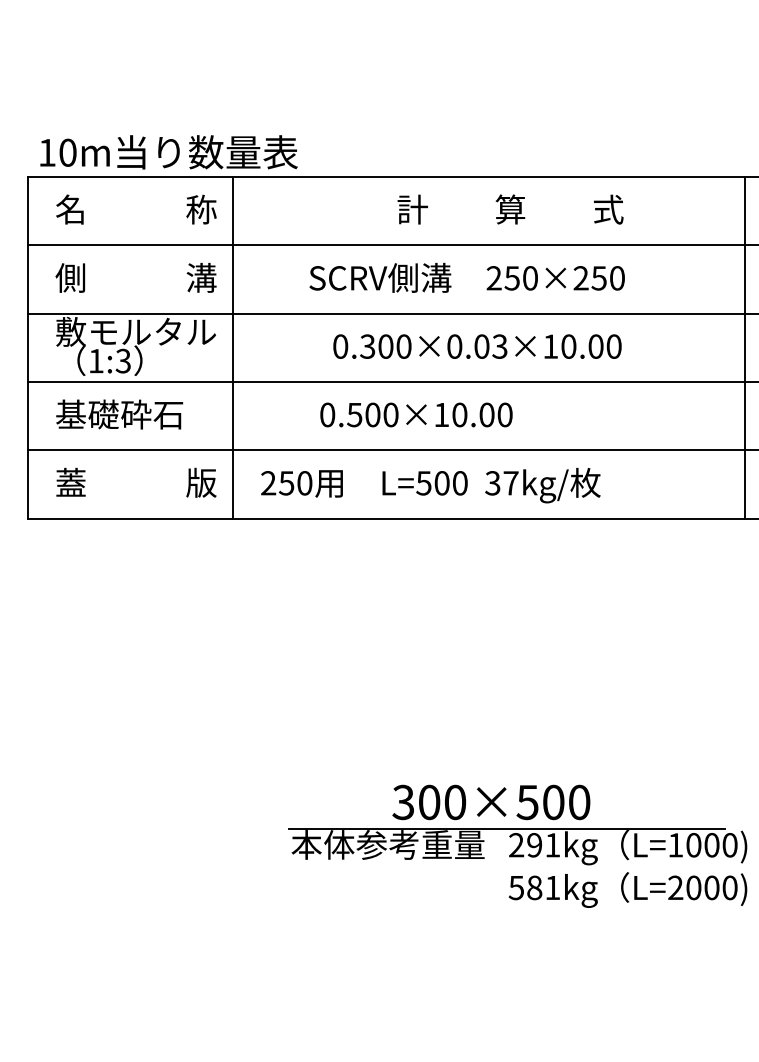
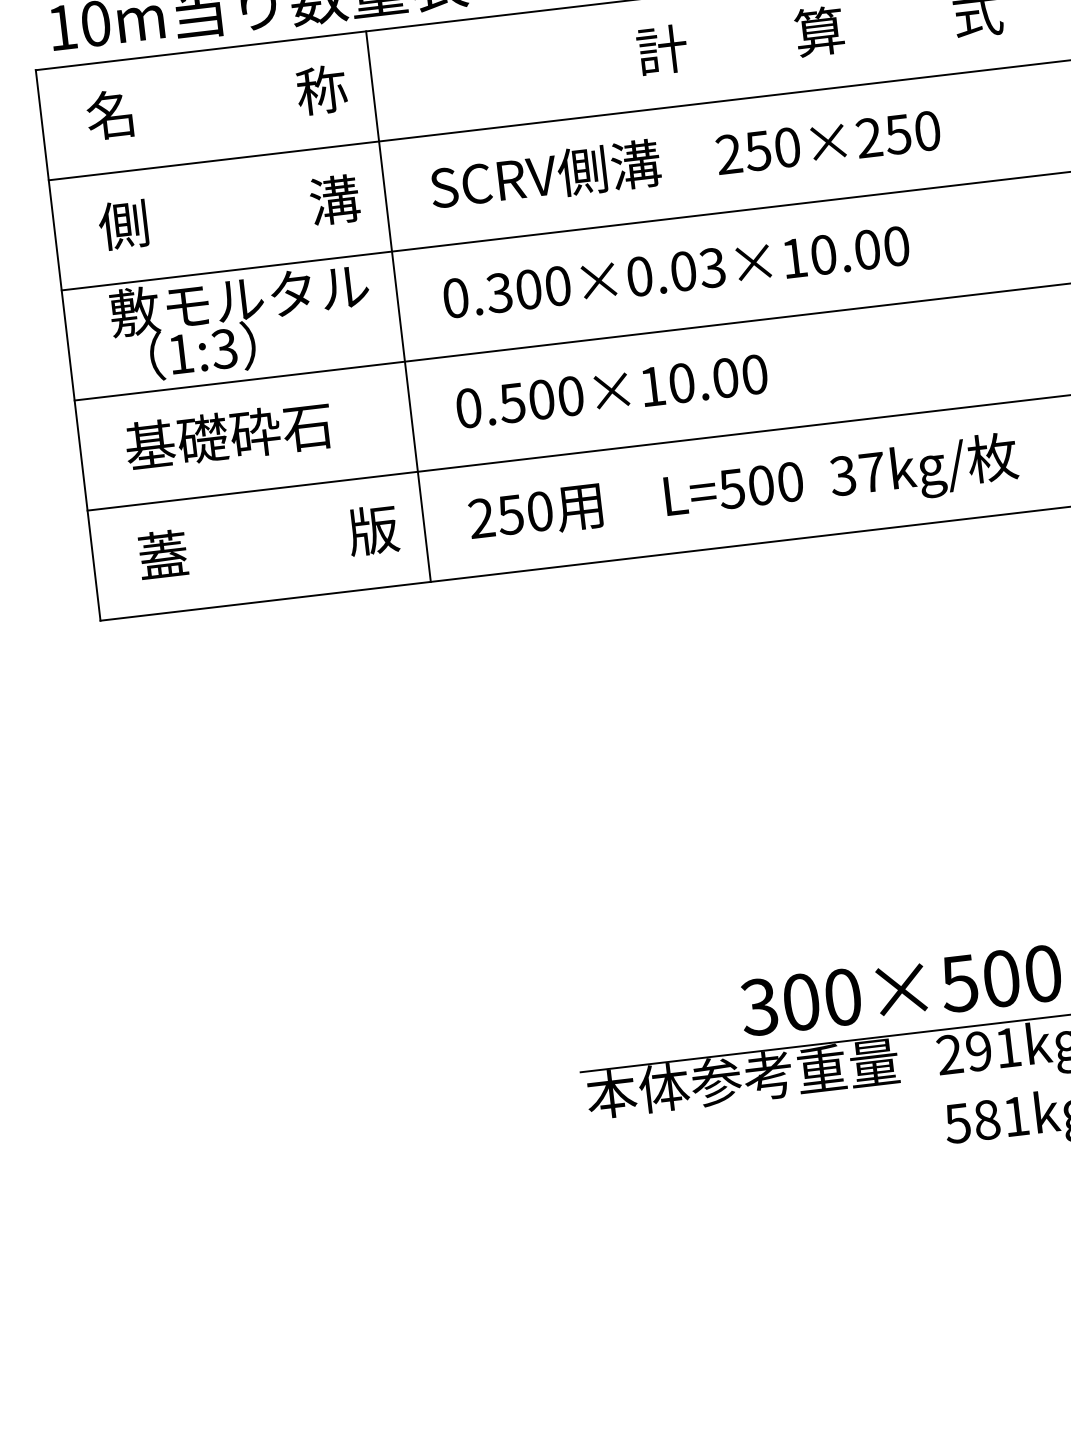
text: (466, 277) -> (684, 158), moved
text: (477, 346) -> (676, 271), moved
text: (416, 414) -> (611, 390), moved

